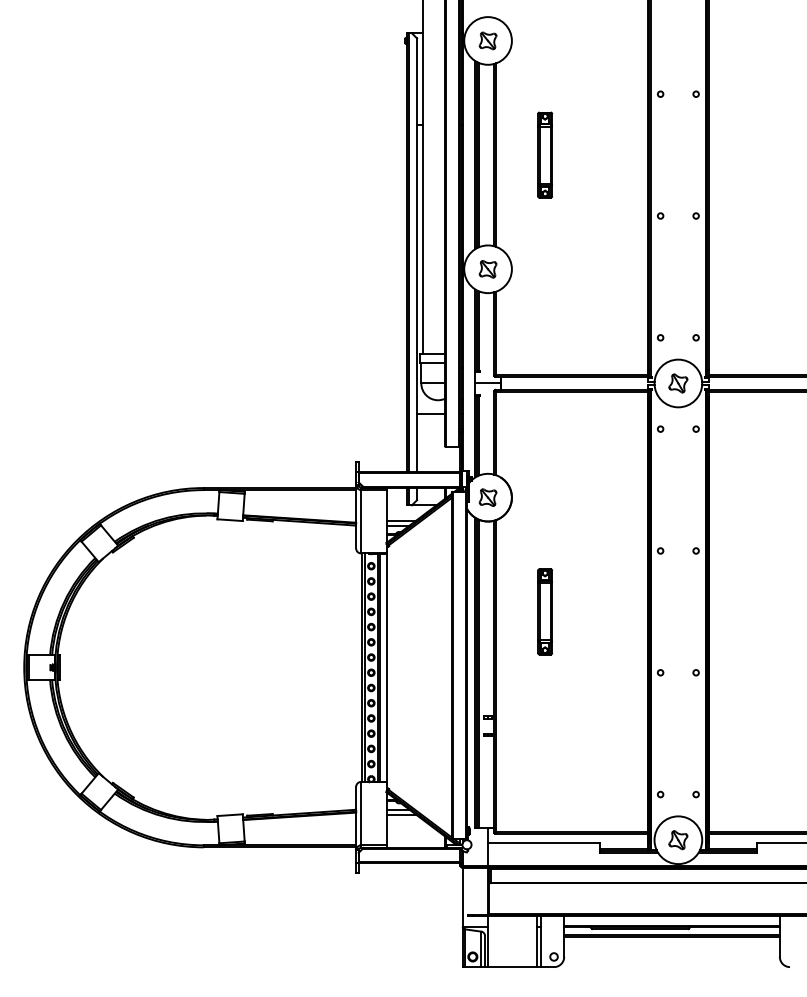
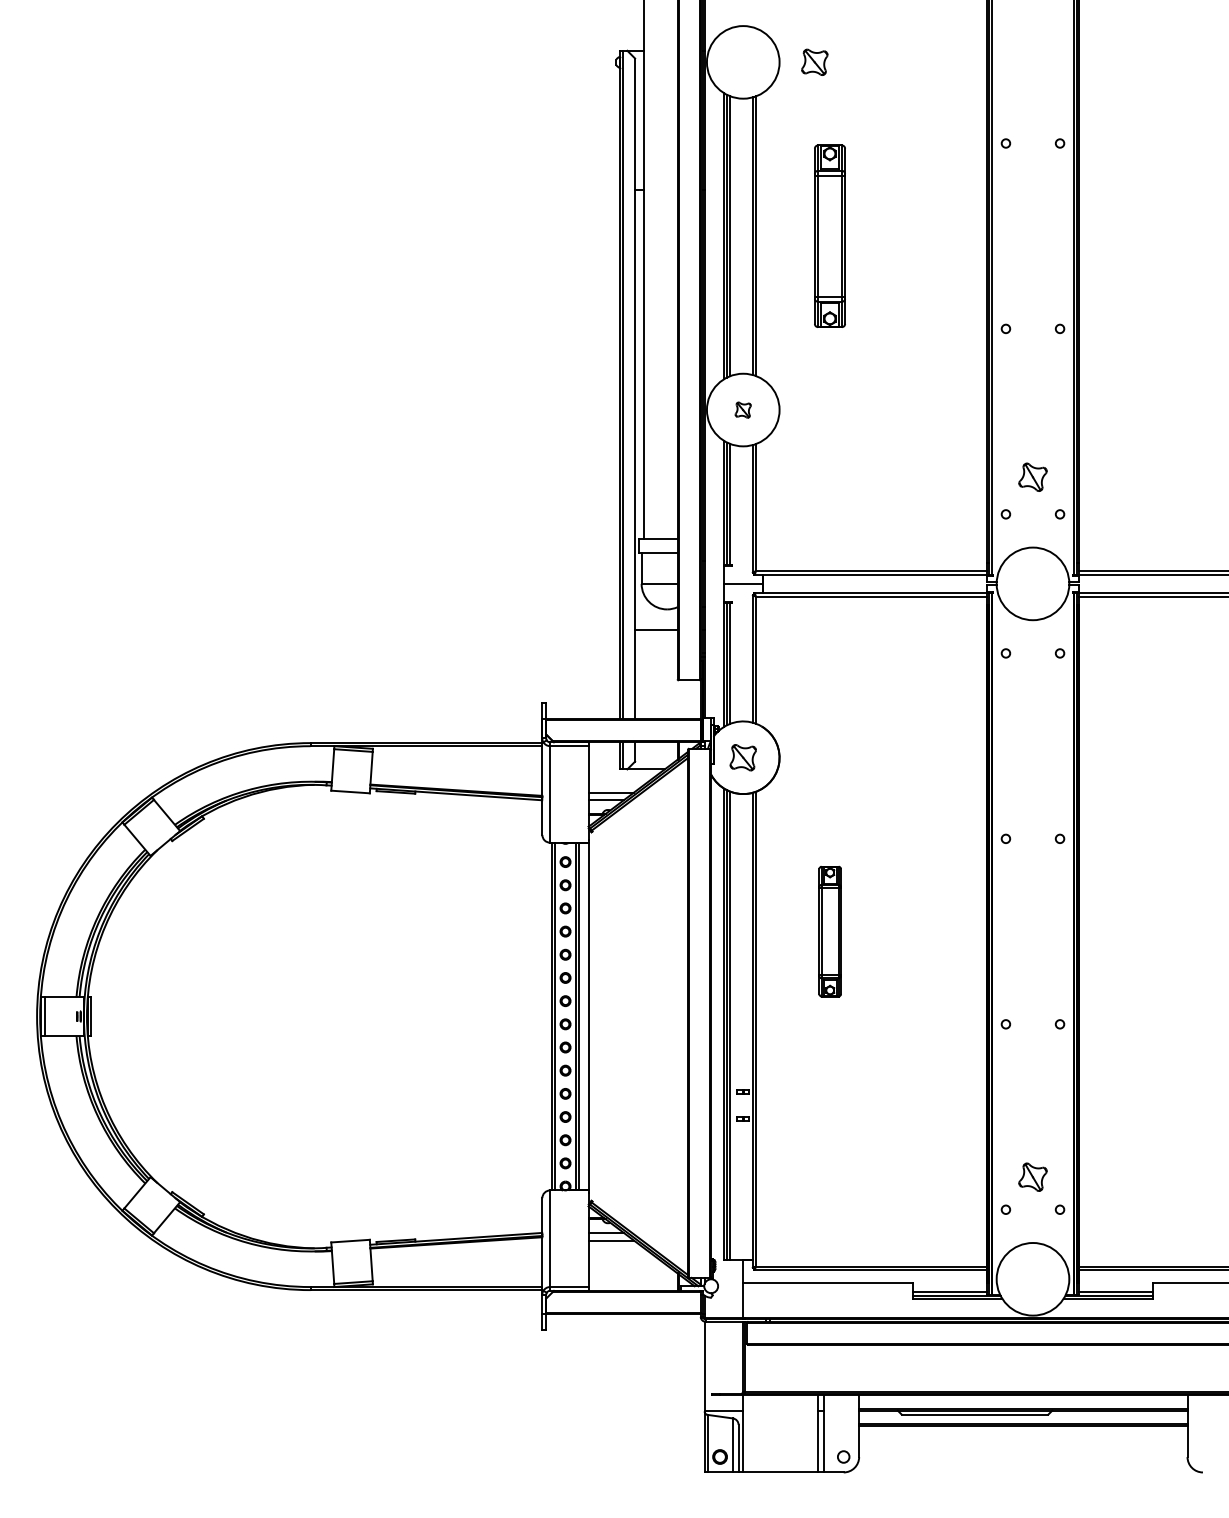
part: (487, 40) -> (813, 61), moved
part: (545, 154) -> (830, 235), size x1.4
part: (487, 269) -> (742, 410), size x0.6
part: (678, 383) -> (1033, 477), moved
part: (678, 840) -> (1033, 1177), moved

